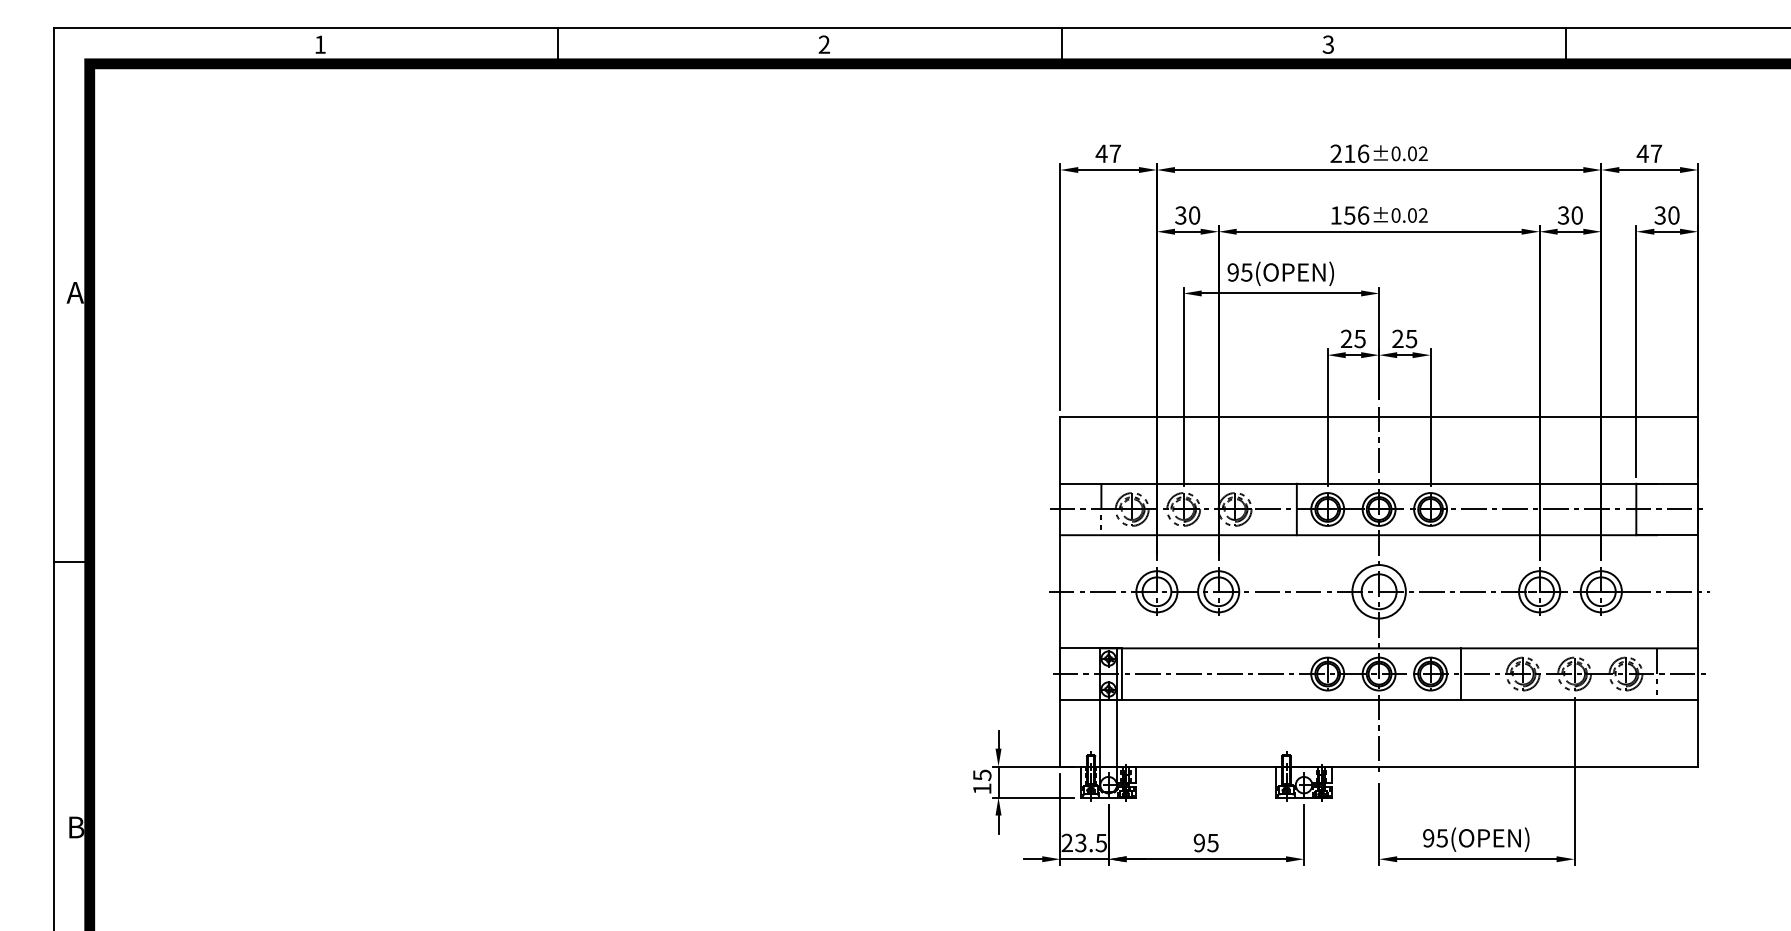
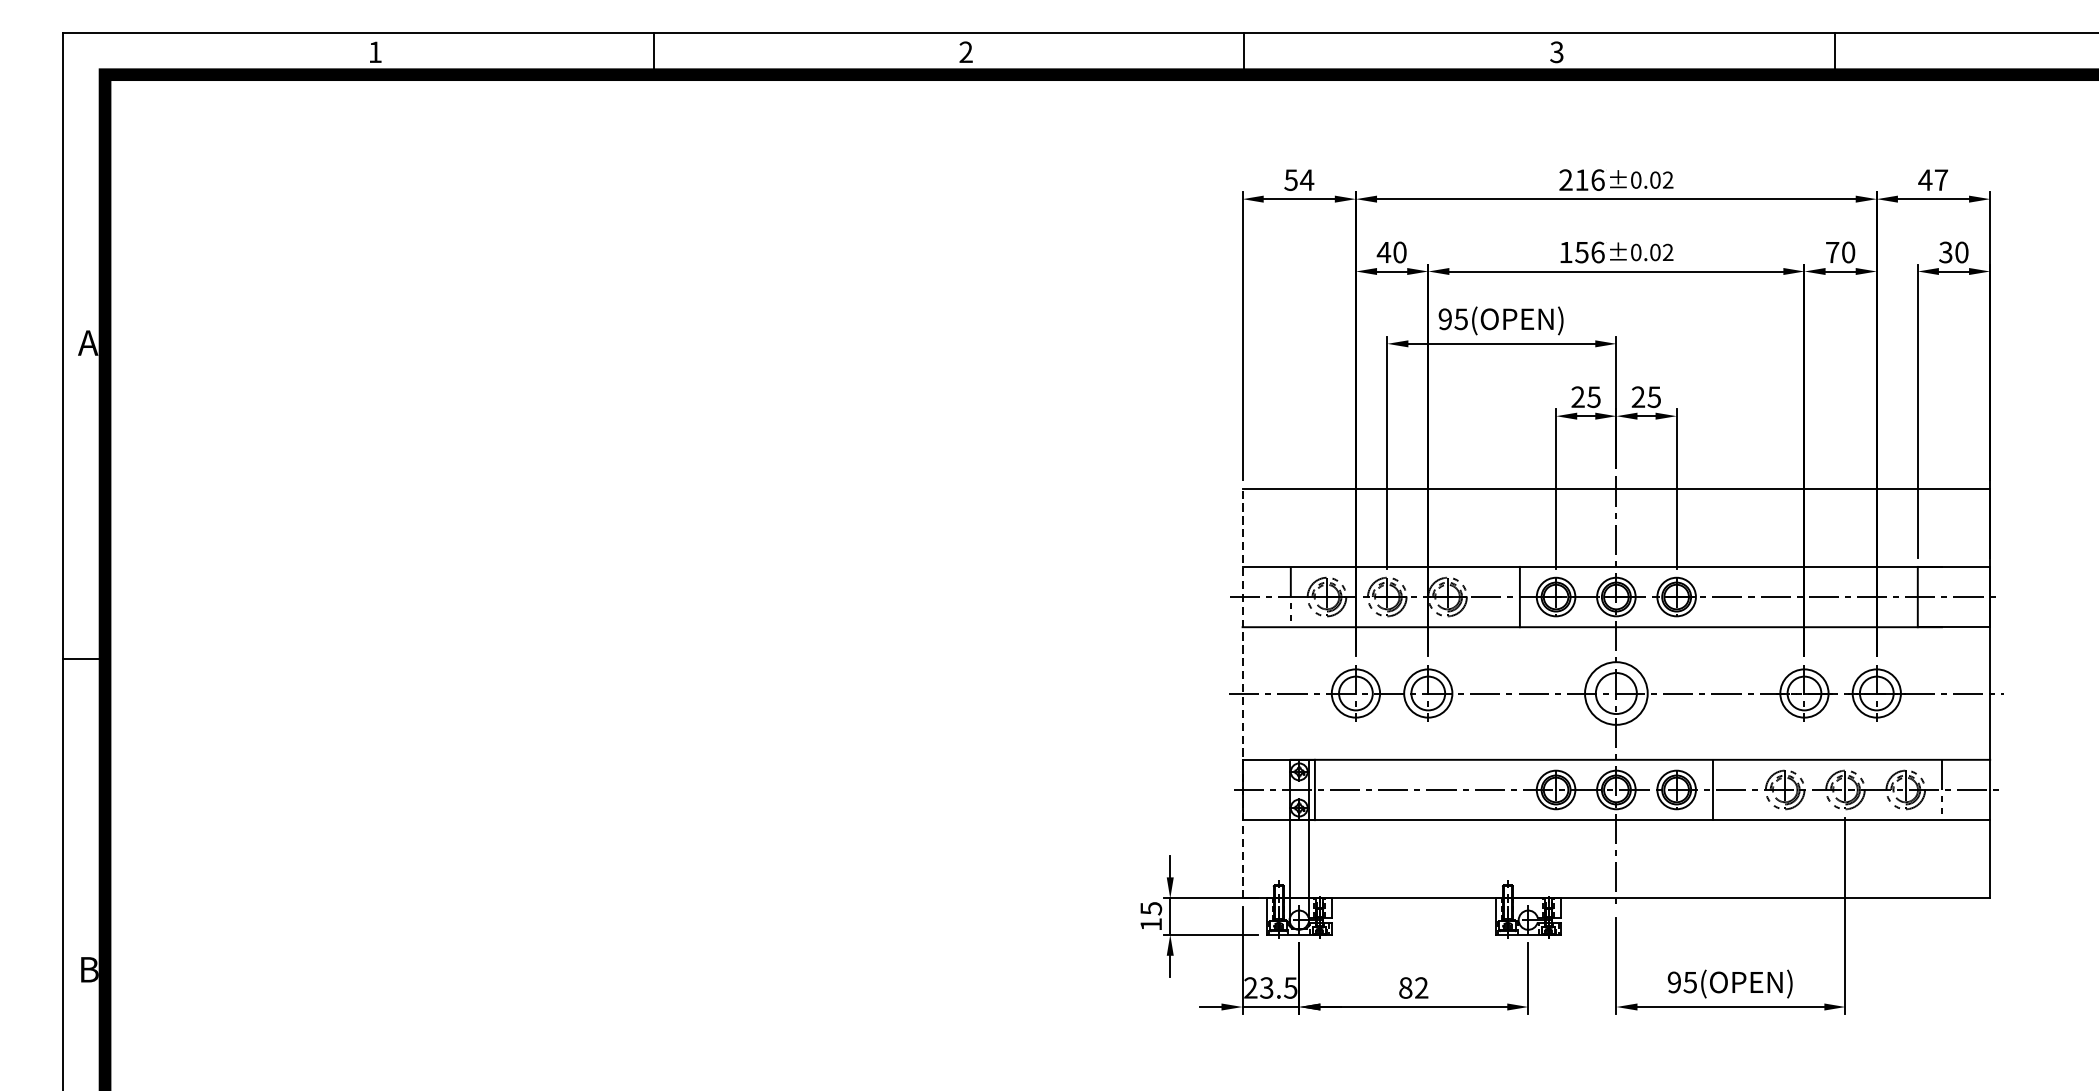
text: (1108, 153) -> (1299, 179), 47 -> 54
text: (1180, 215) -> (1383, 252), 30 -> 40
text: (1563, 215) -> (1832, 252), 30 -> 70
line: (1060, 591) -> (1242, 693), solid -> dashed
text: (1205, 842) -> (1412, 987), 95 -> 82

